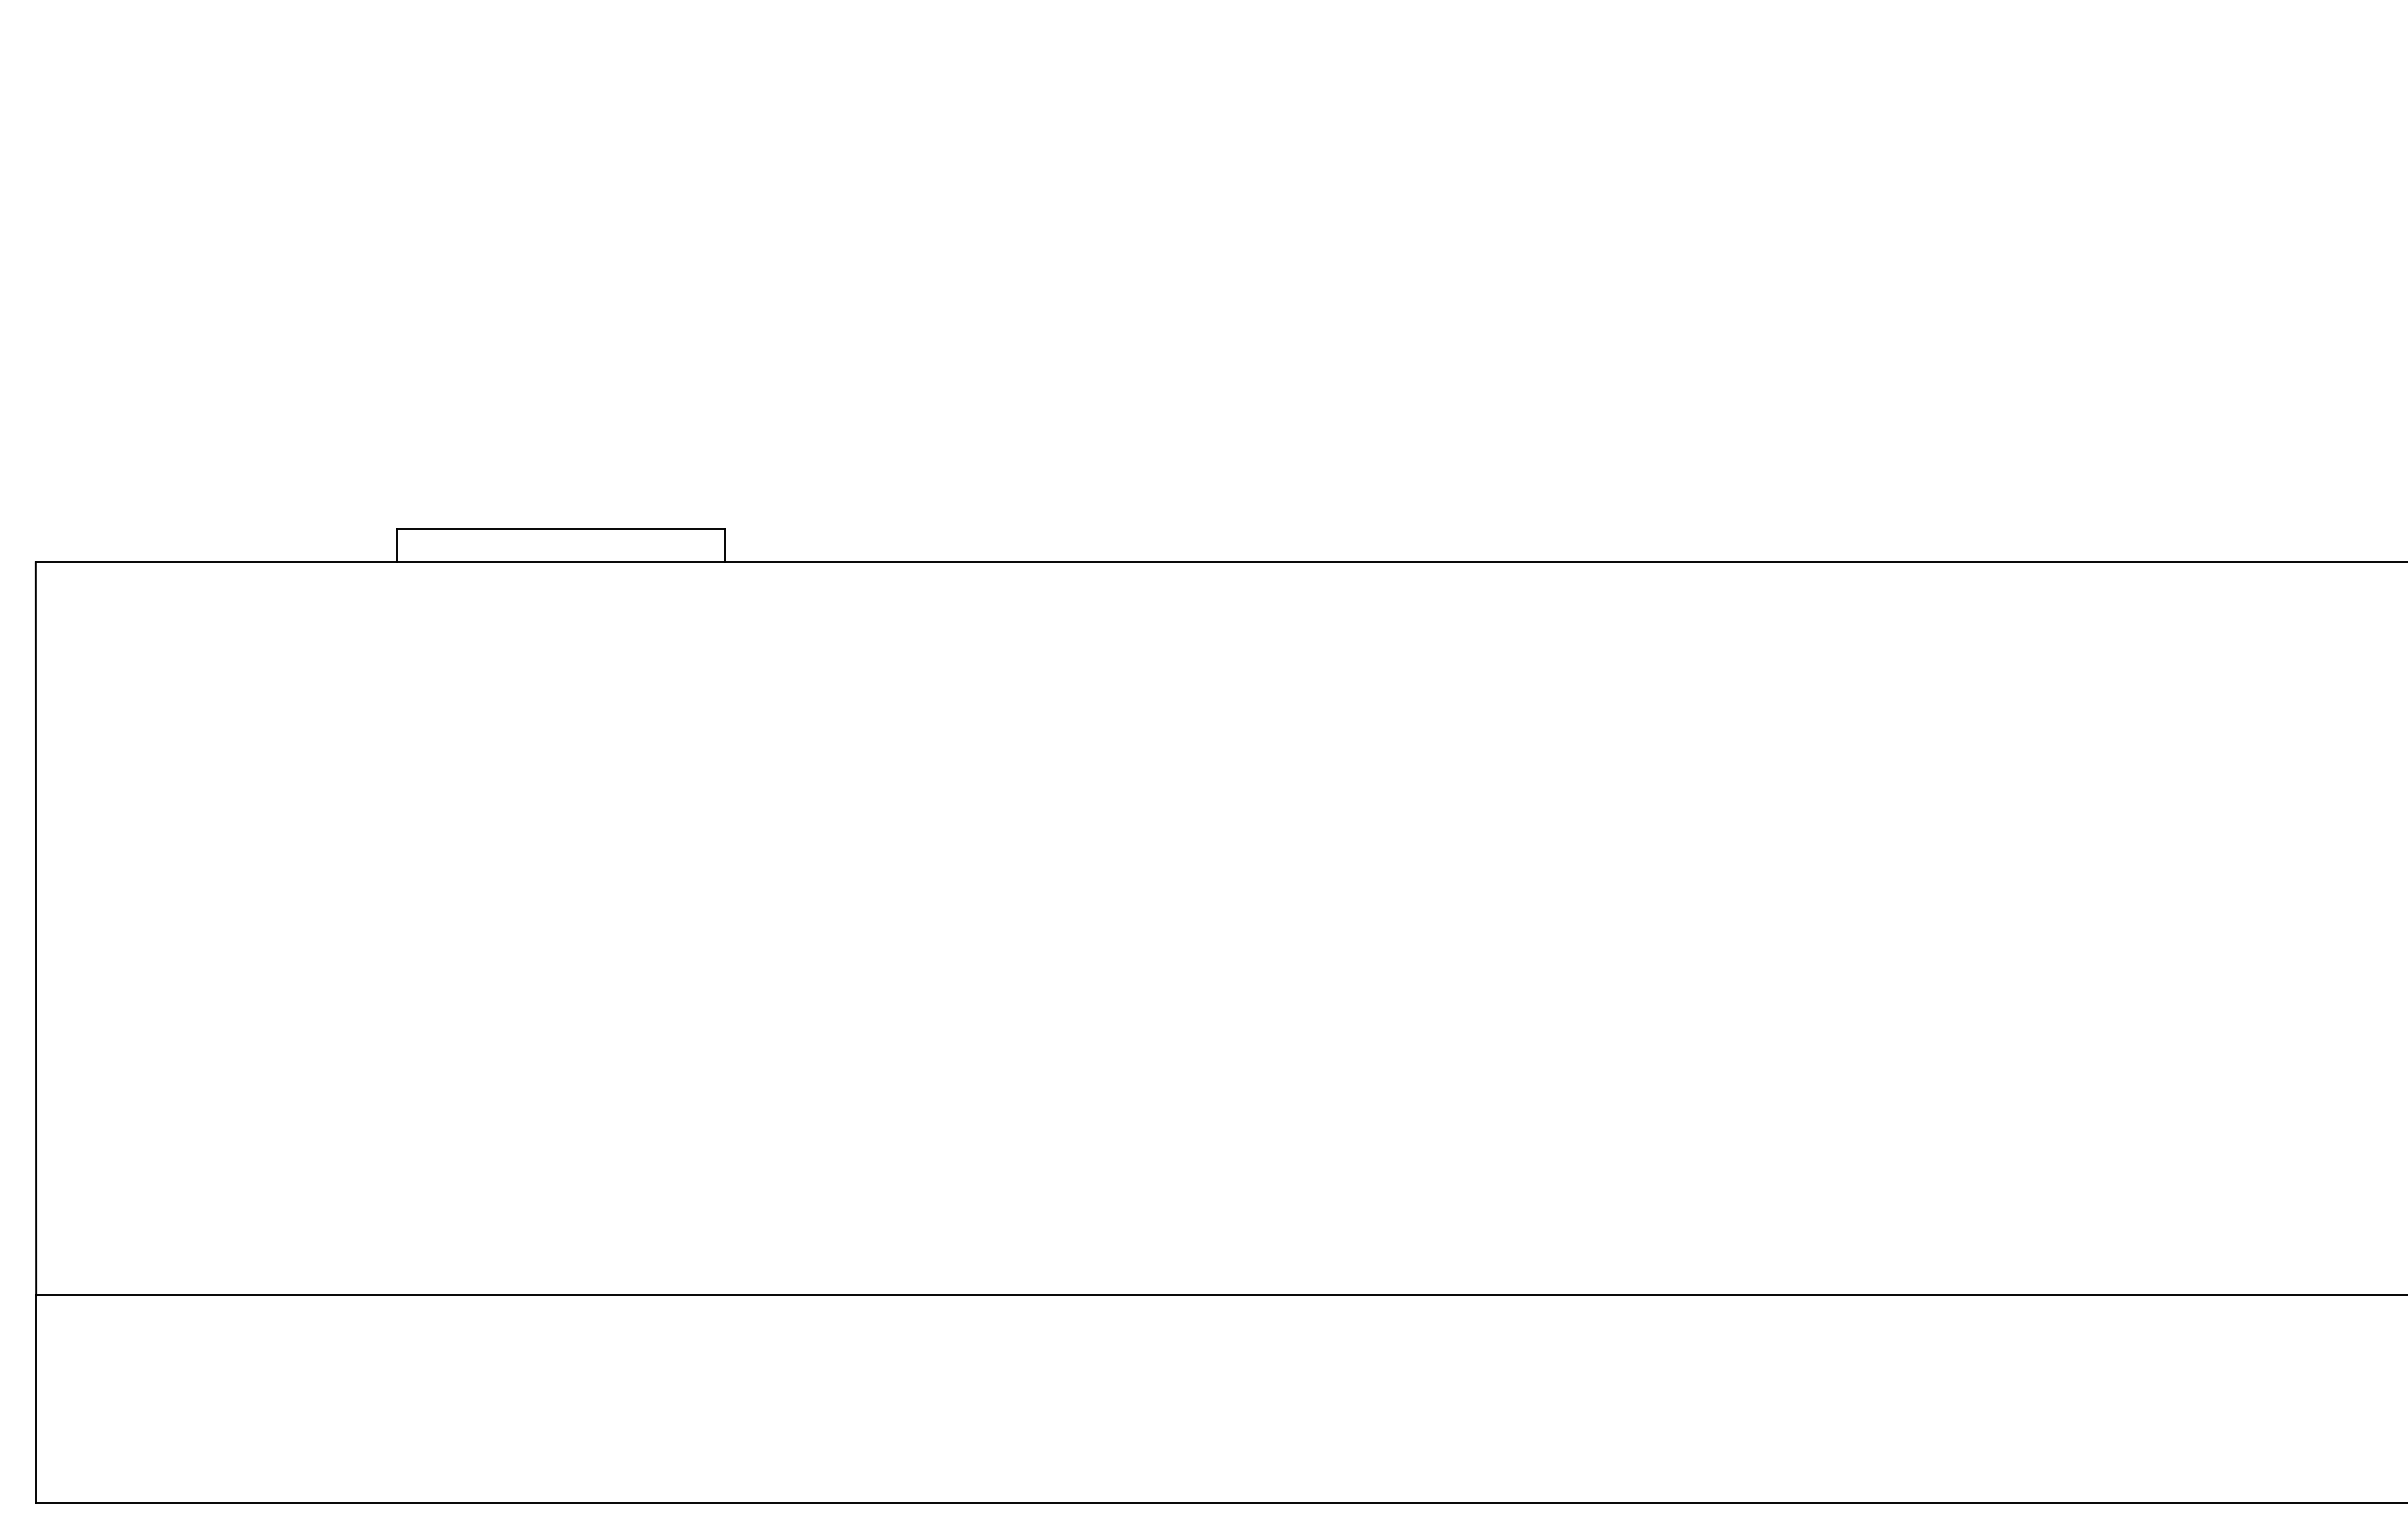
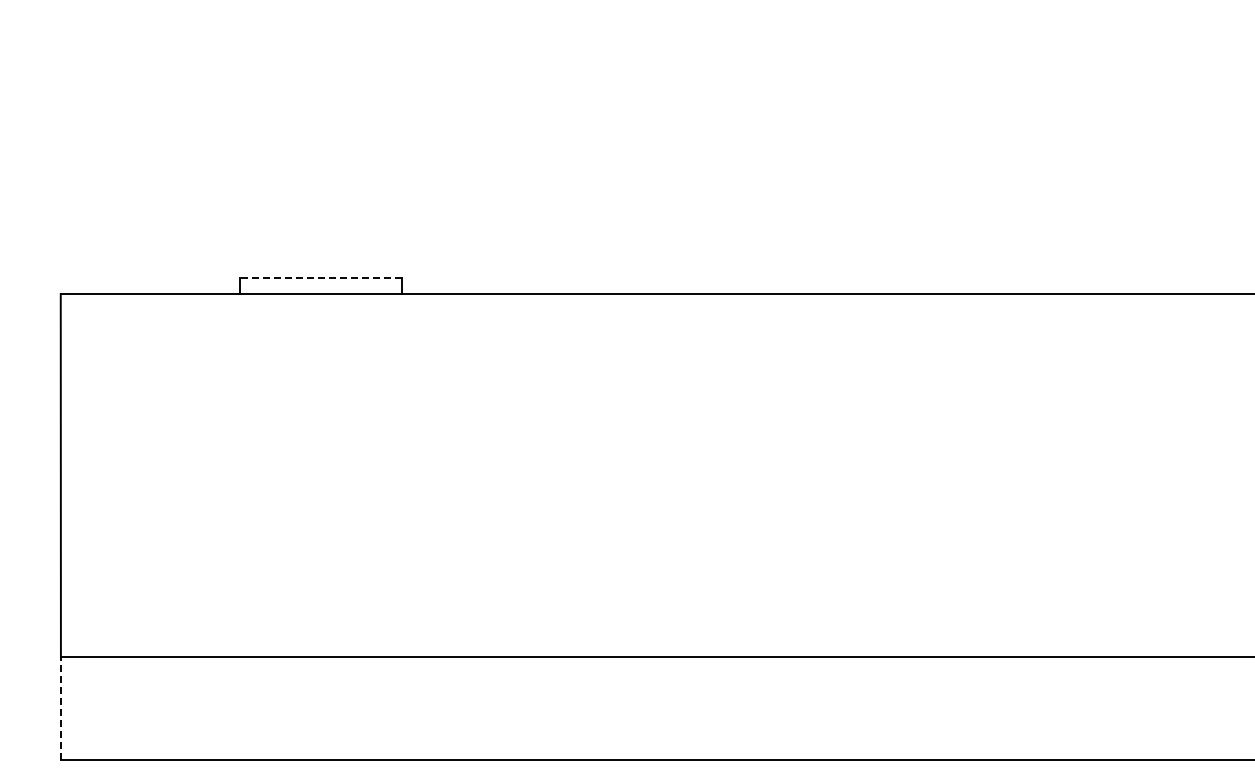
line: (560, 528) -> (320, 277), solid -> dashed
line: (35, 1397) -> (60, 707), solid -> dashed

